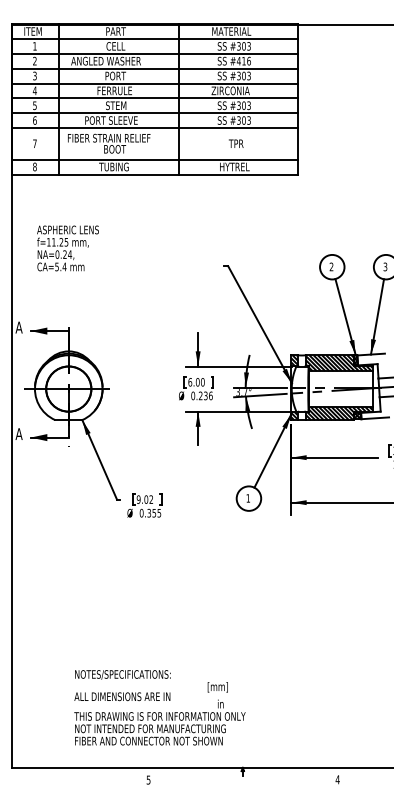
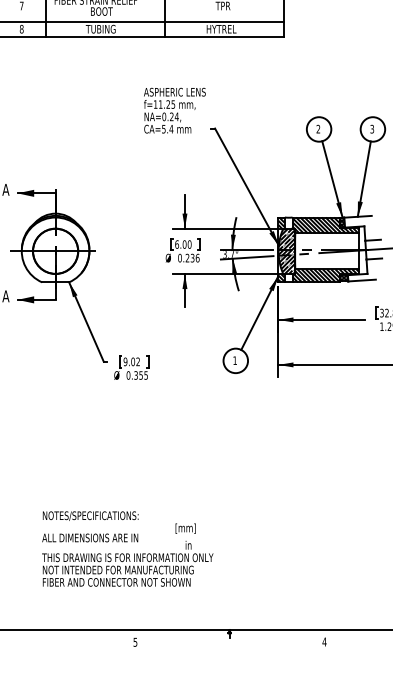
text: (67, 248) -> (174, 110), moved
hatch: (299, 388) -> (286, 250), added
text: (159, 707) -> (127, 548), moved

